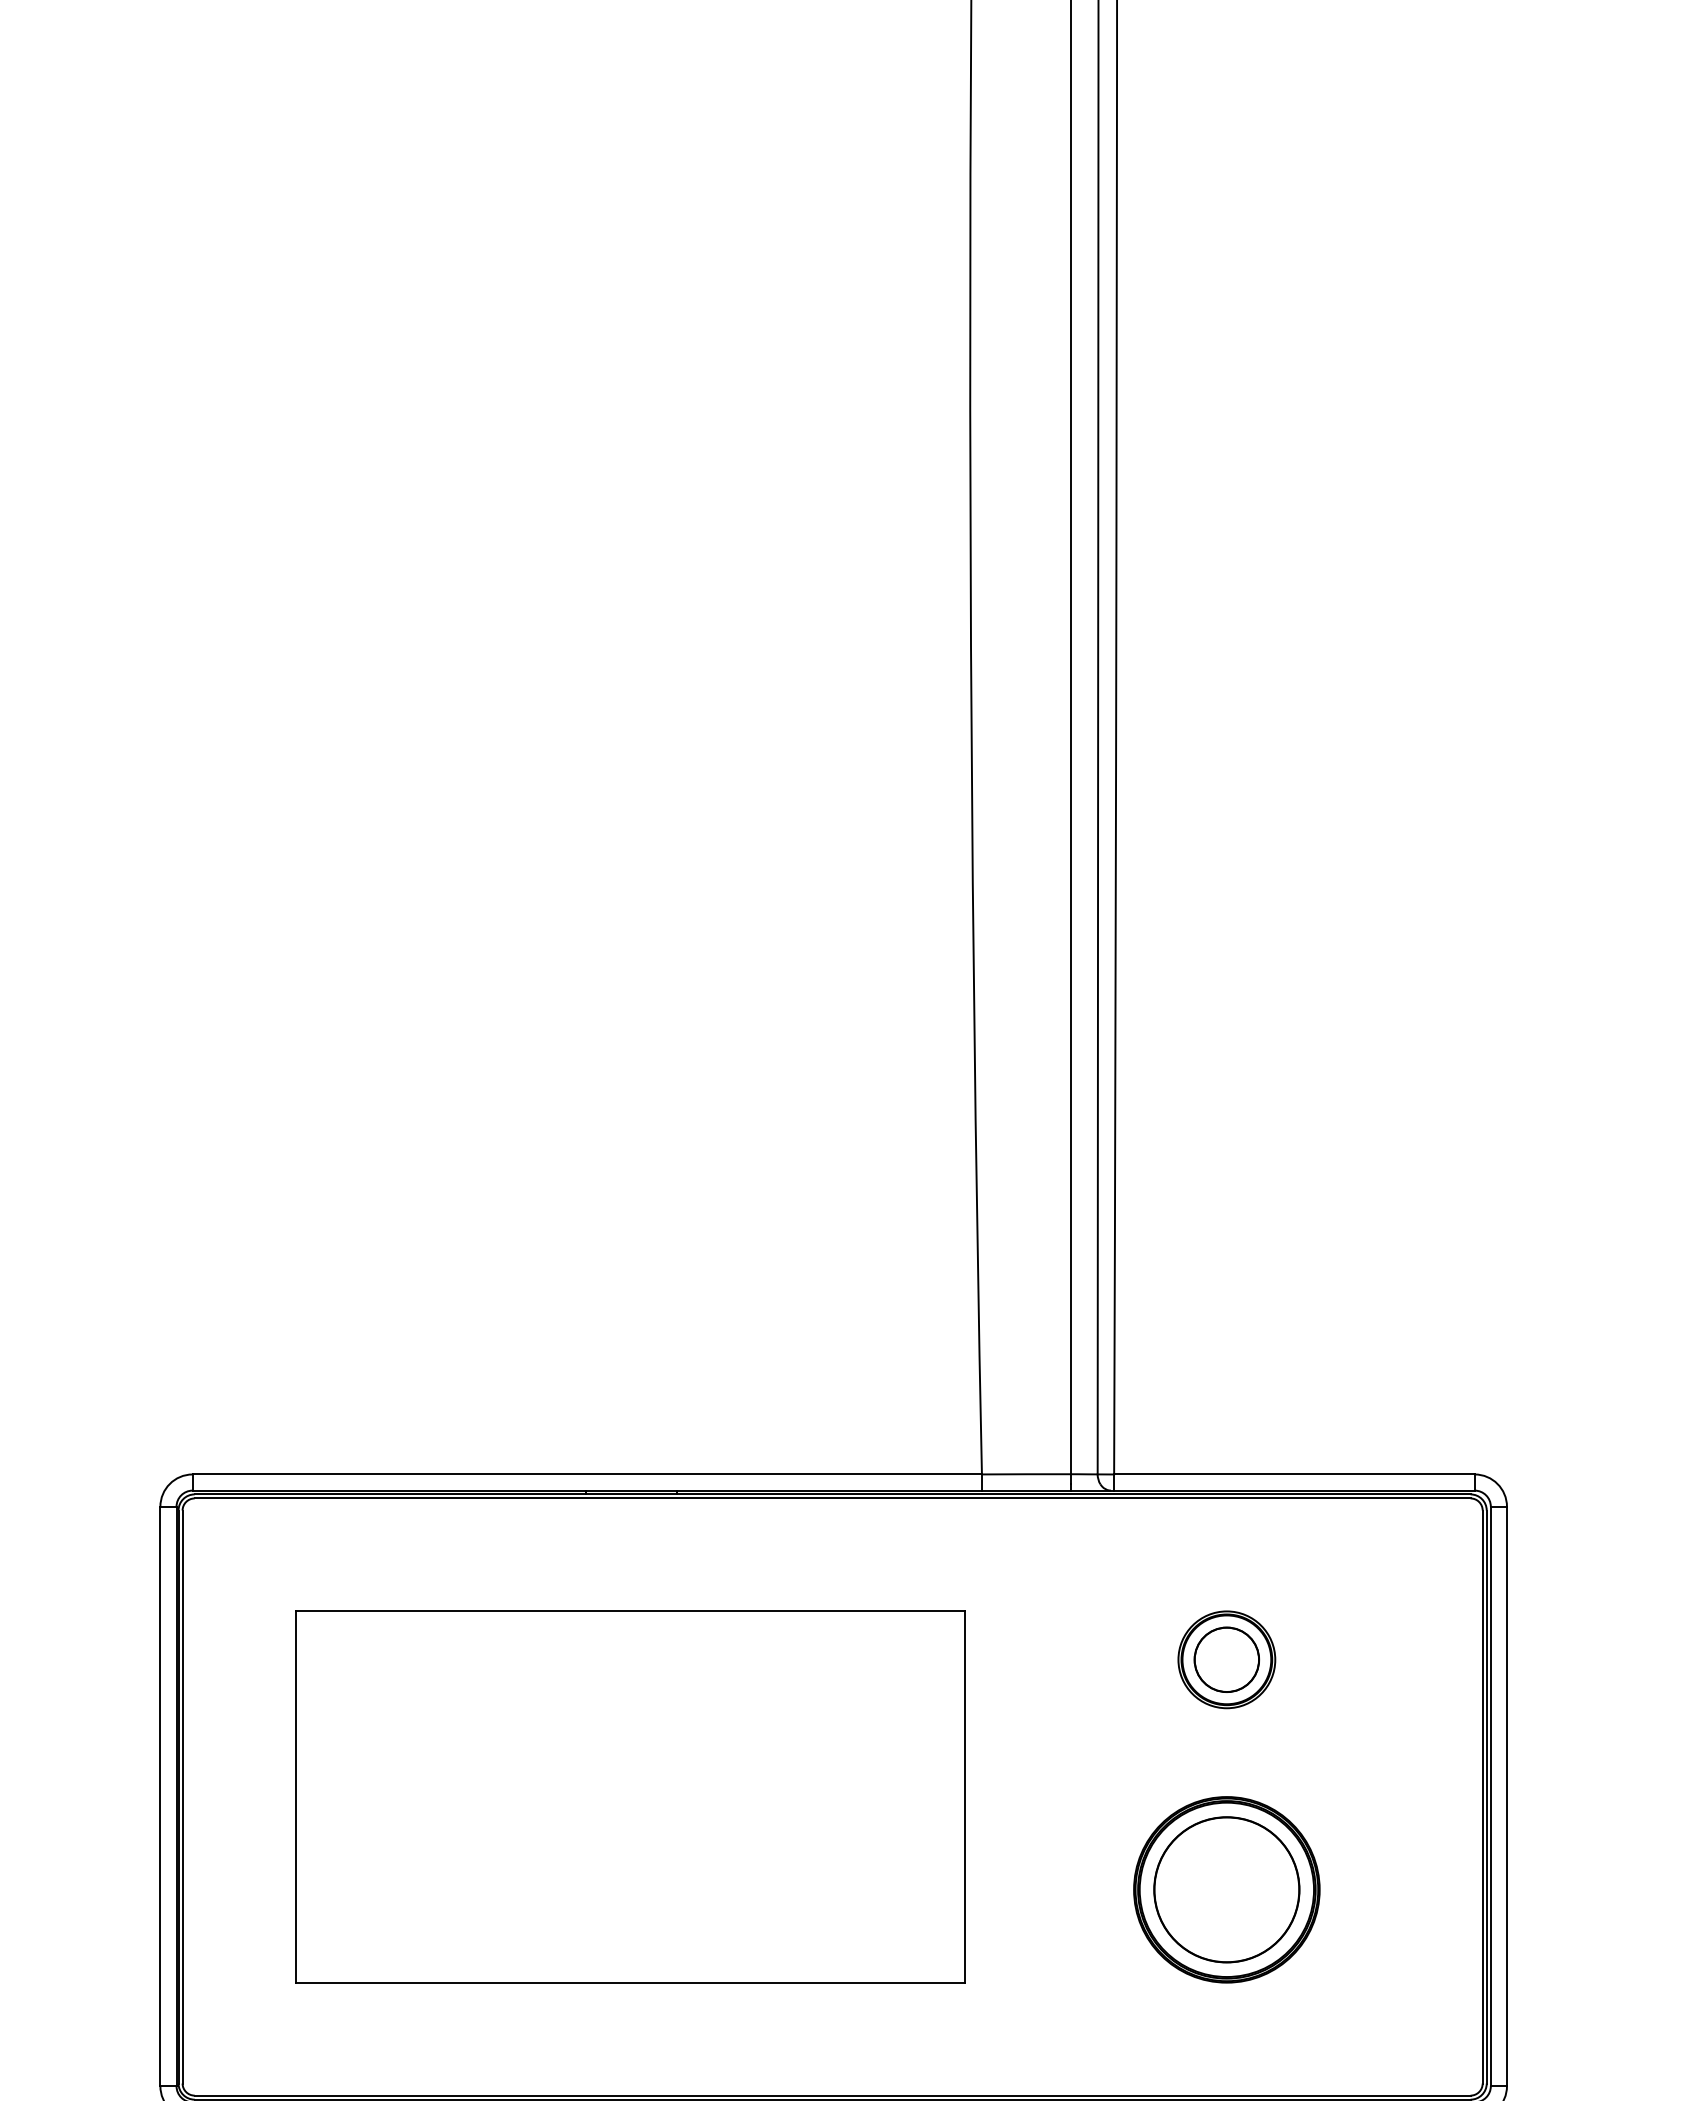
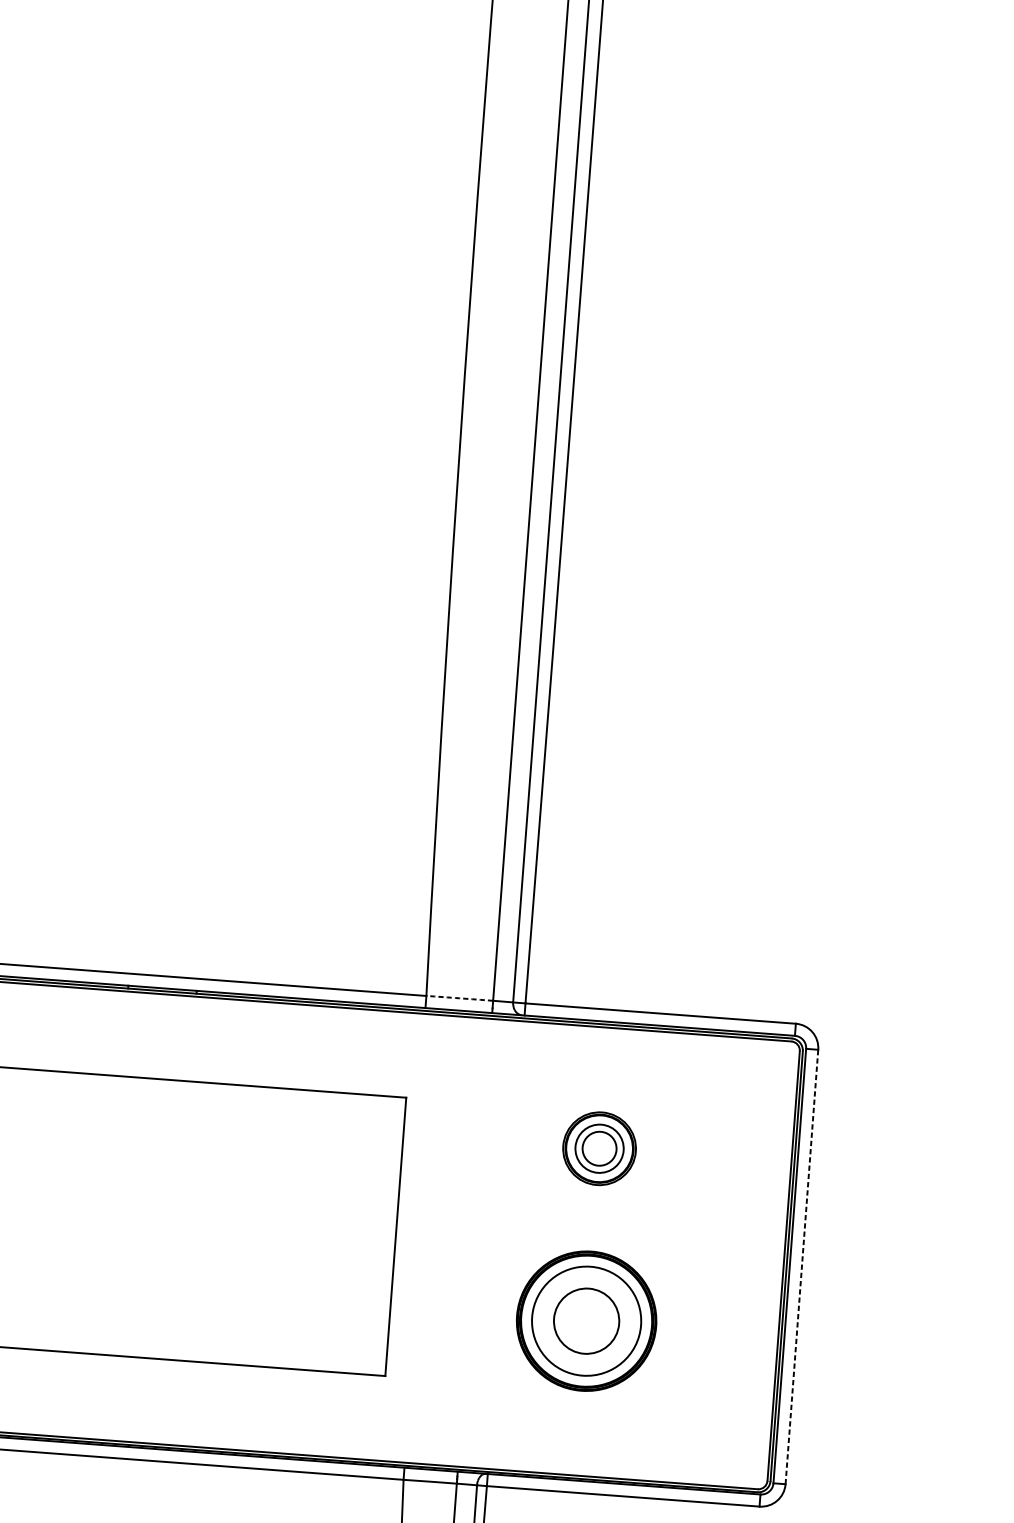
arc: (1026, 1474) -> (459, 998), solid -> dashed
circle: (1226, 1659) -> (599, 1148), size x0.7
line: (1506, 1796) -> (801, 1266), solid -> dashed
circle: (1226, 1889) -> (586, 1320), size x0.6

